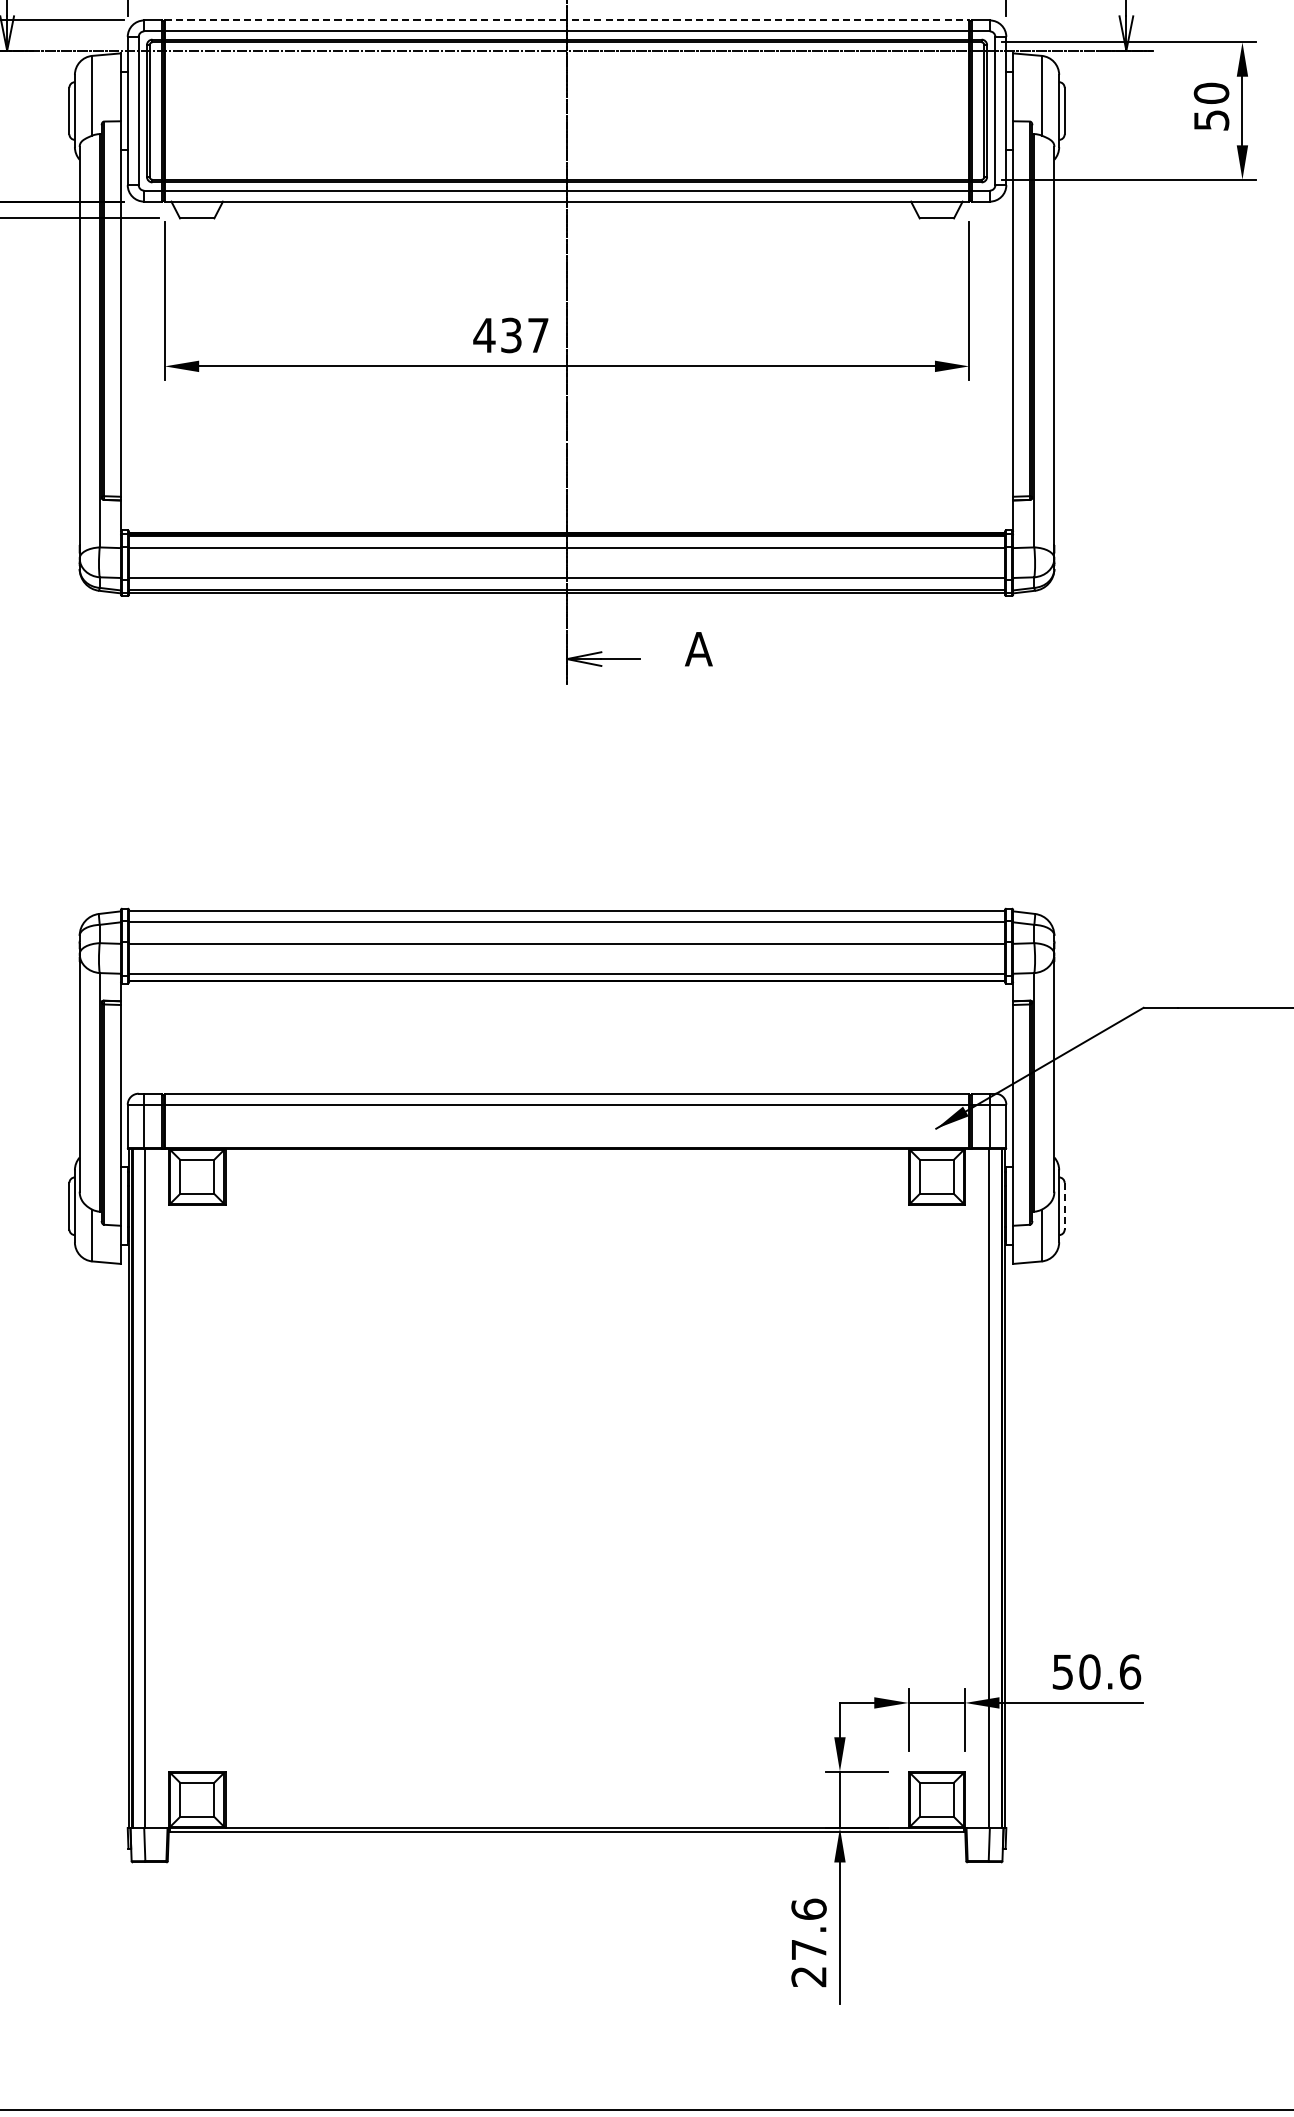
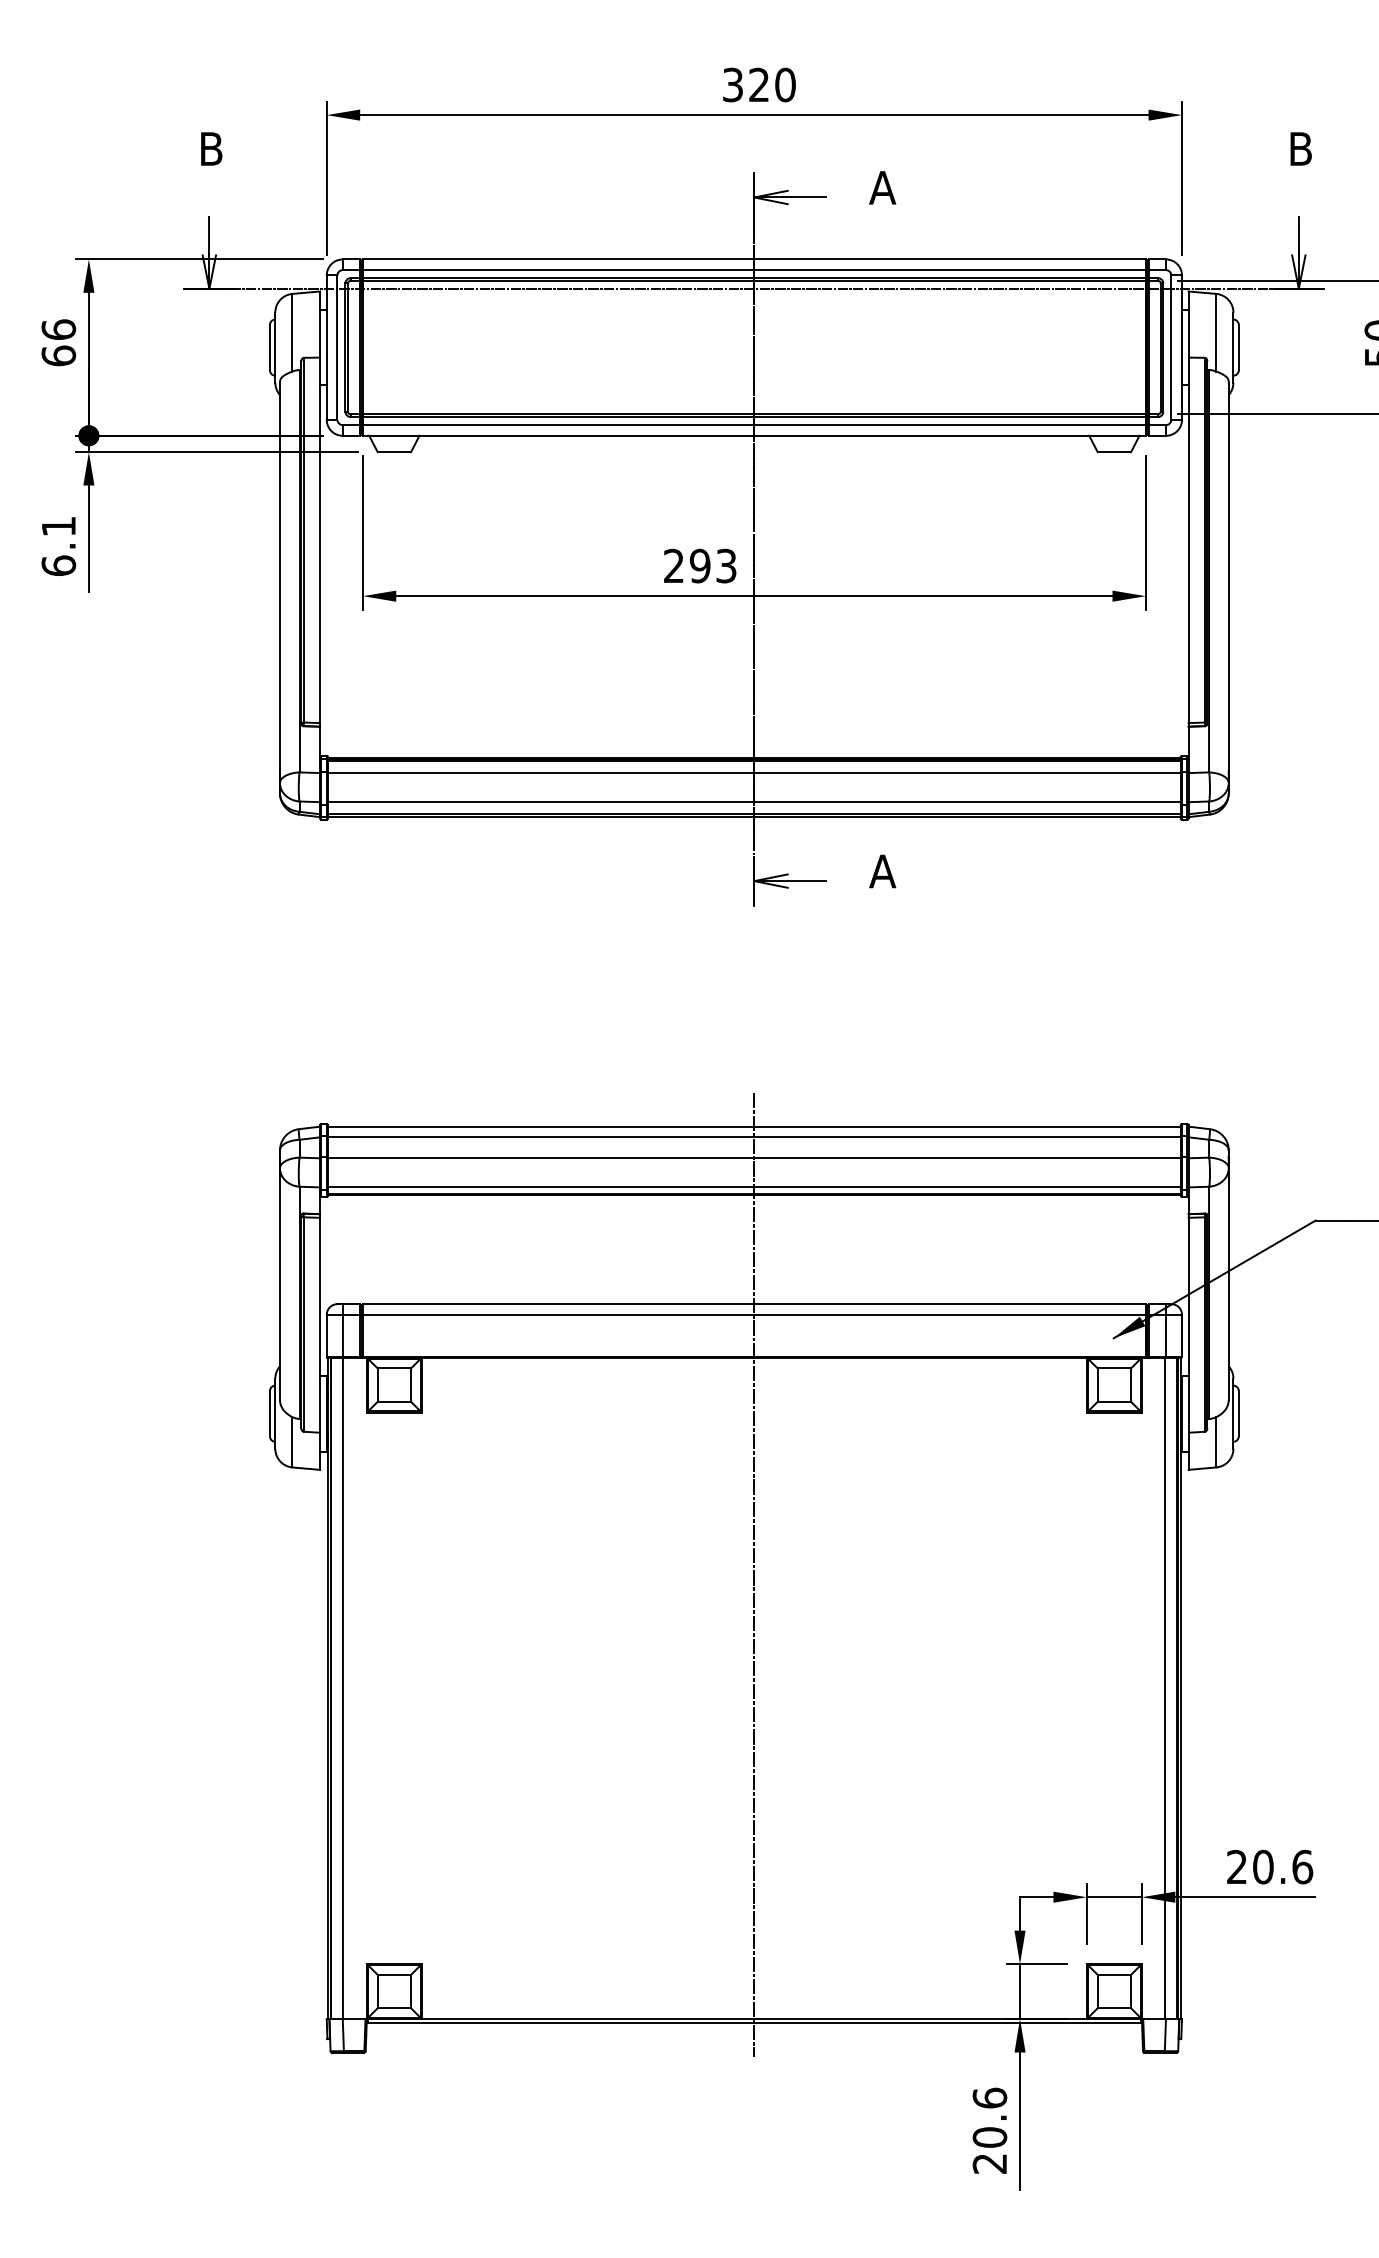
line: (567, 20) -> (754, 259), dashed -> solid
text: (510, 334) -> (699, 565), 437 -> 293
line: (1064, 1206) -> (1238, 1413), dashed -> solid
line: (567, 1371) -> (754, 1574), added
text: (1062, 1671) -> (1236, 1866), 50.6 -> 20.6
text: (808, 1949) -> (989, 2137), 27.6 -> 20.6

